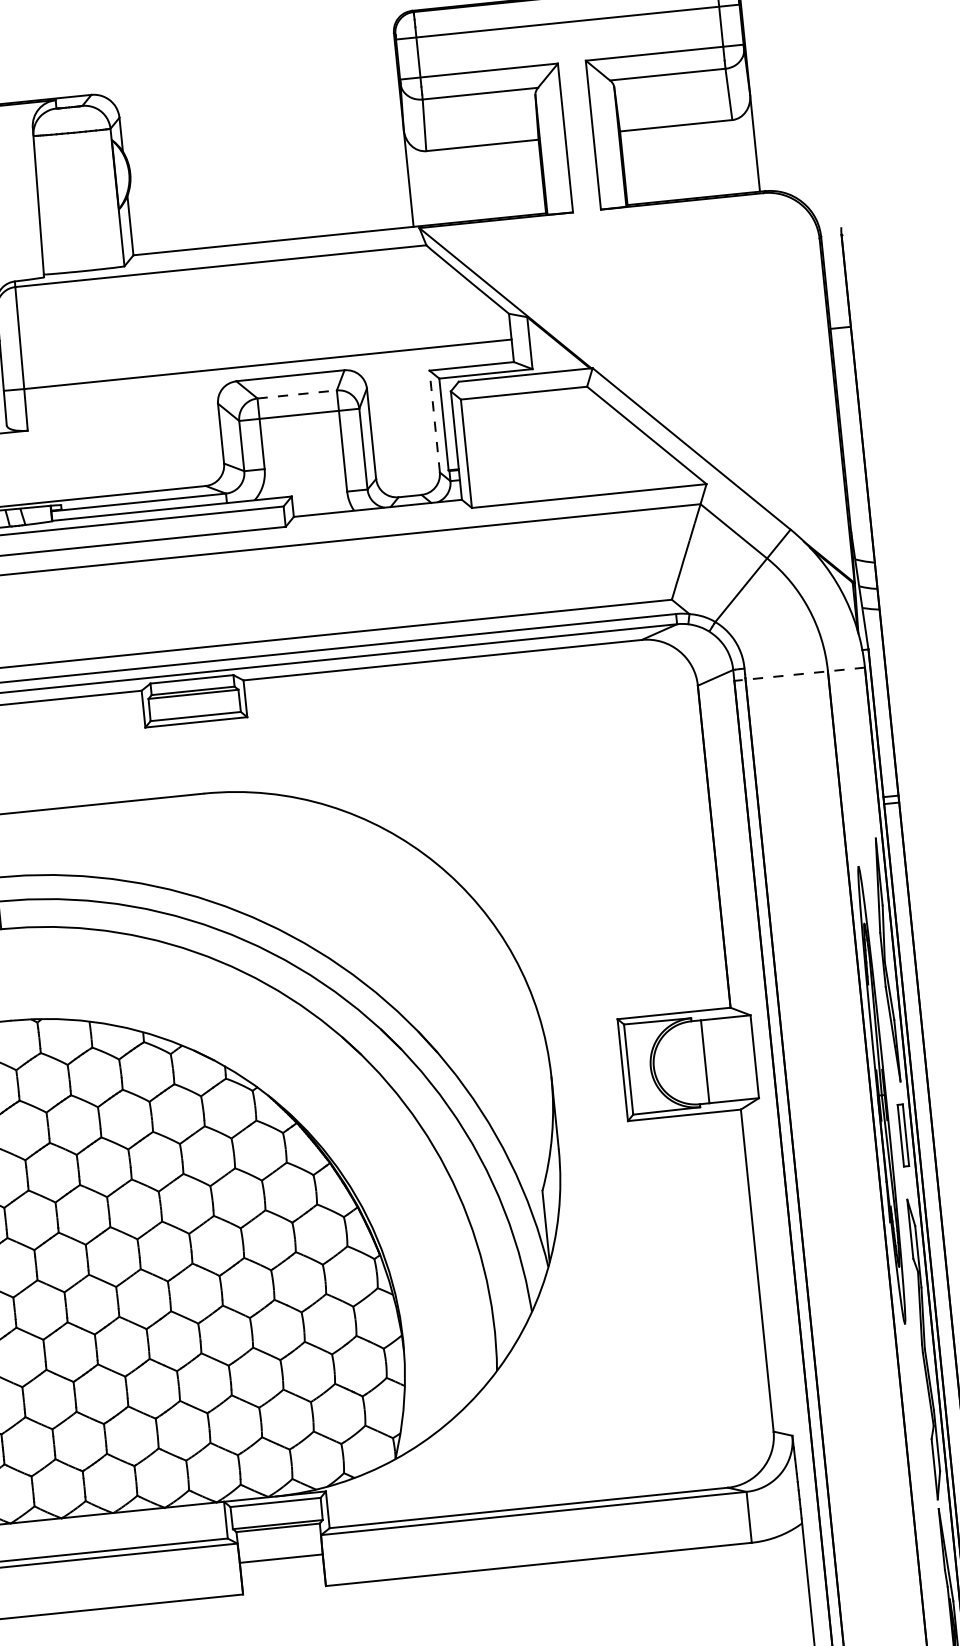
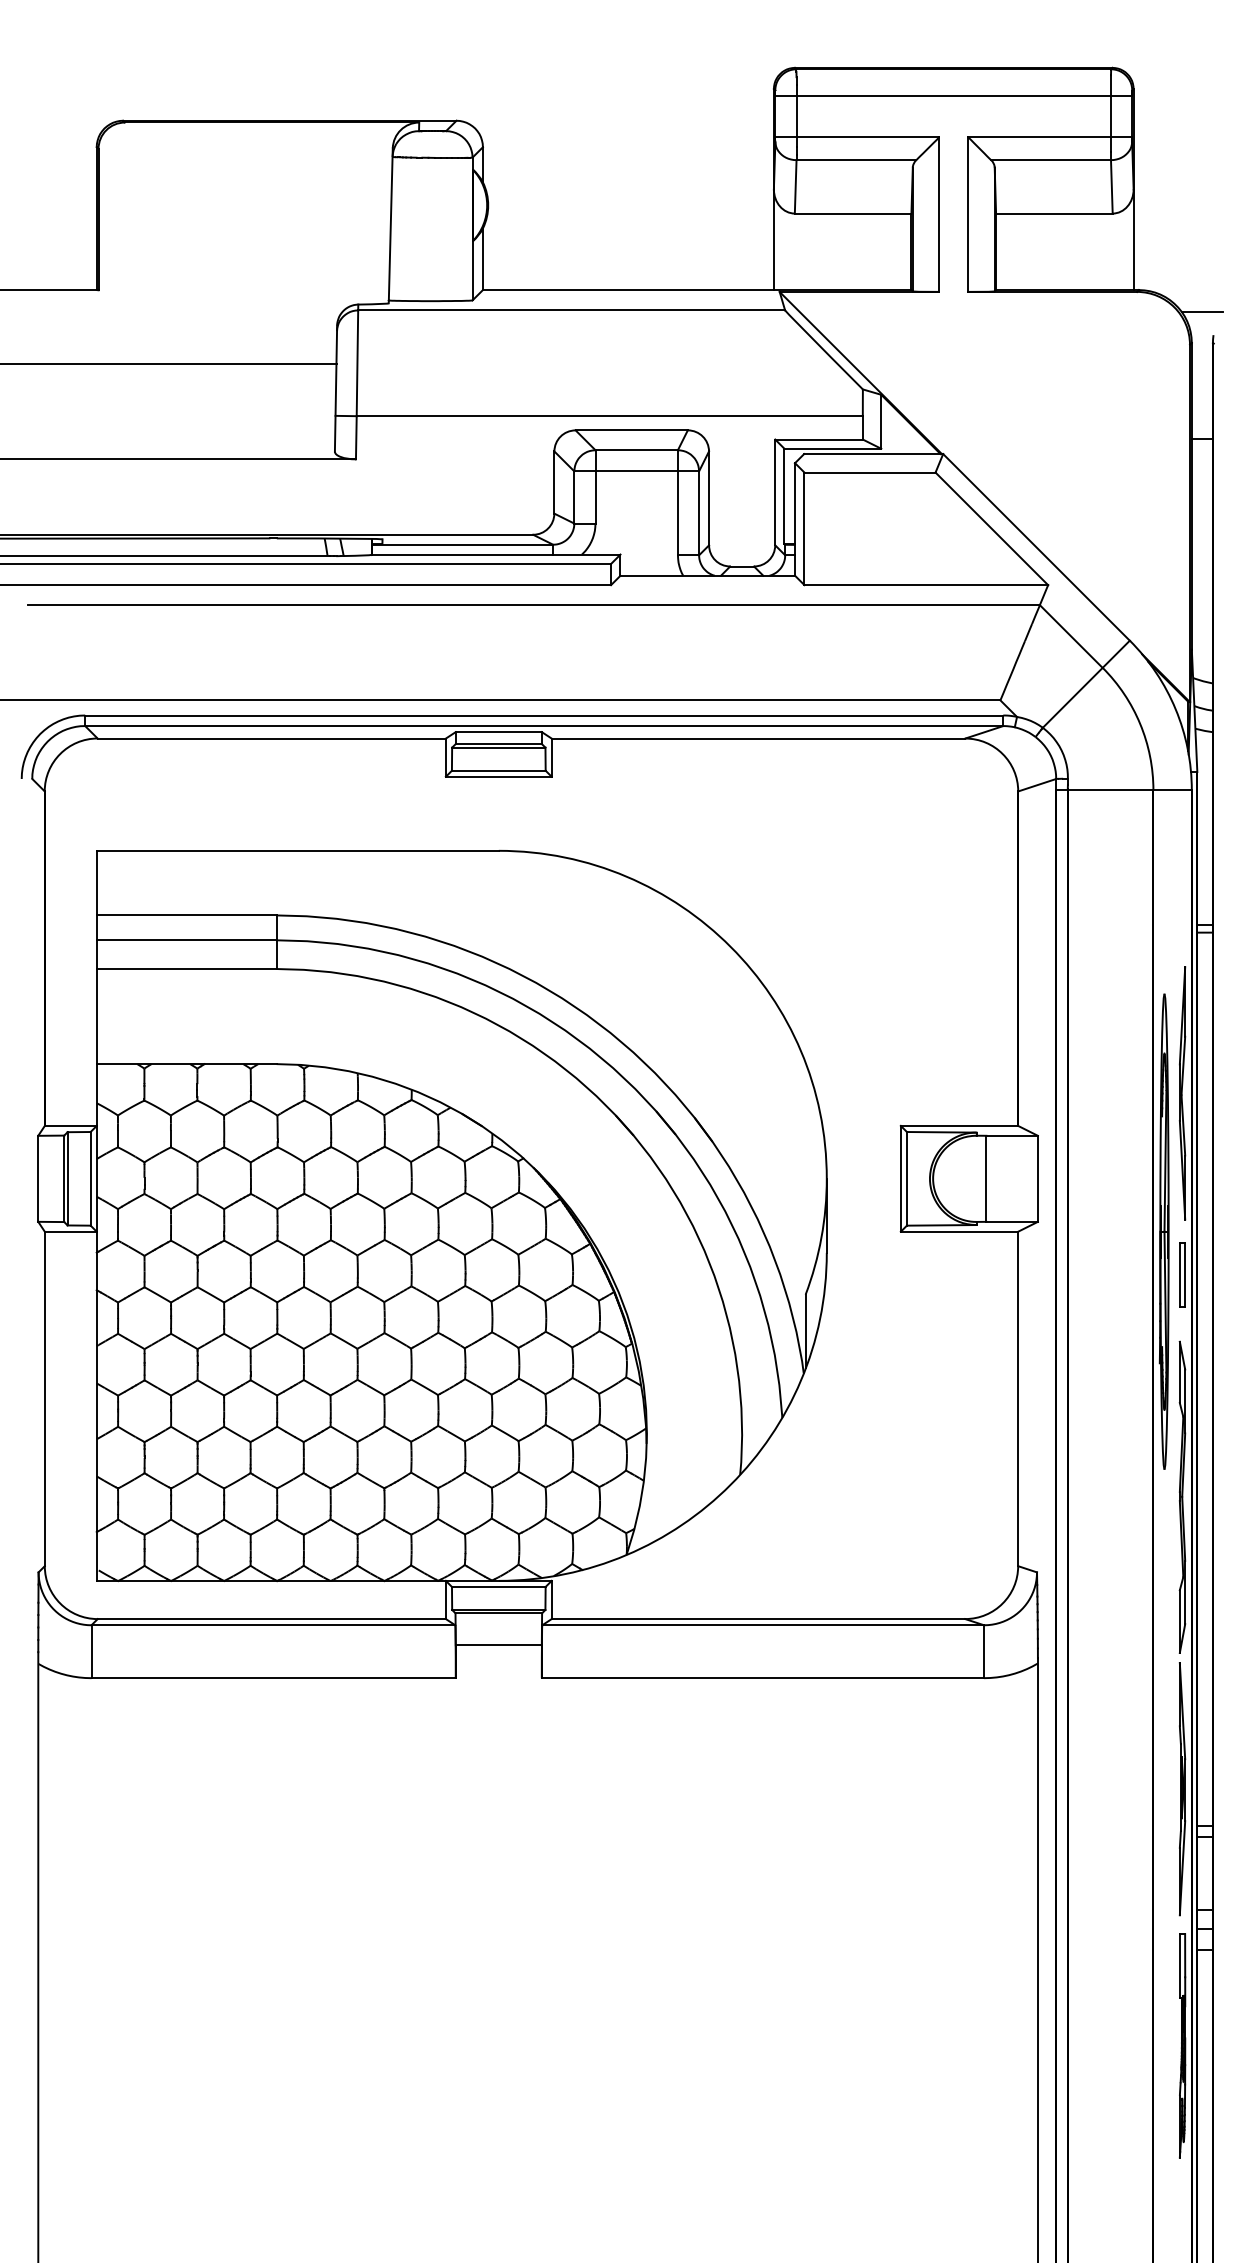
line: (828, 205) -> (1202, 311), added
line: (297, 394) -> (637, 450), dashed -> solid
line: (434, 421) -> (775, 492), dashed -> solid
line: (800, 674) -> (1124, 790), dashed -> solid

